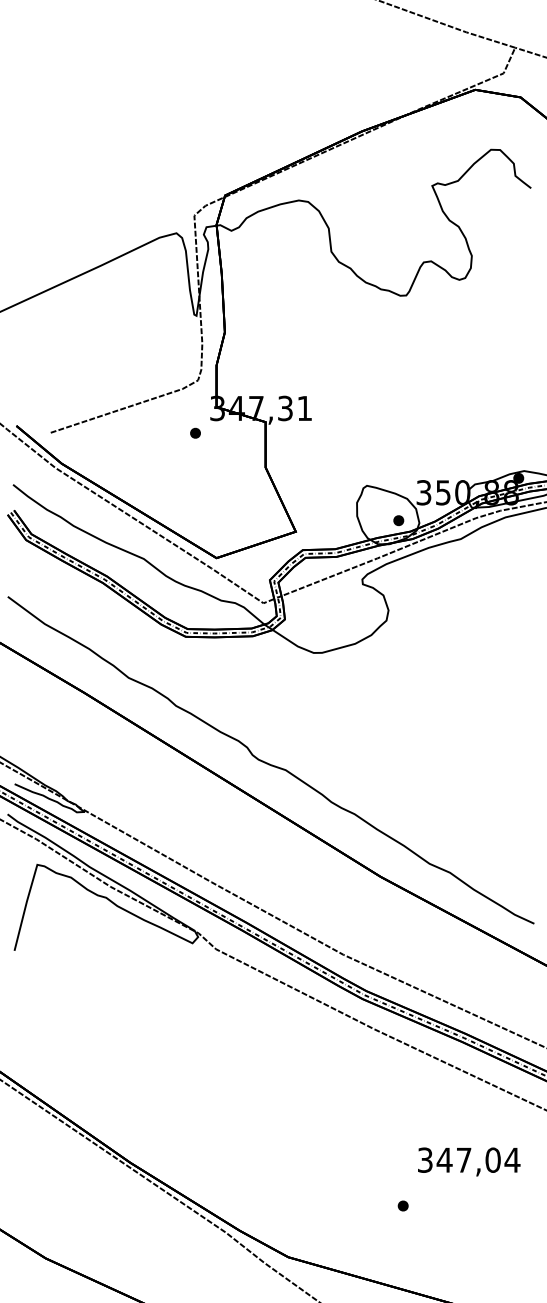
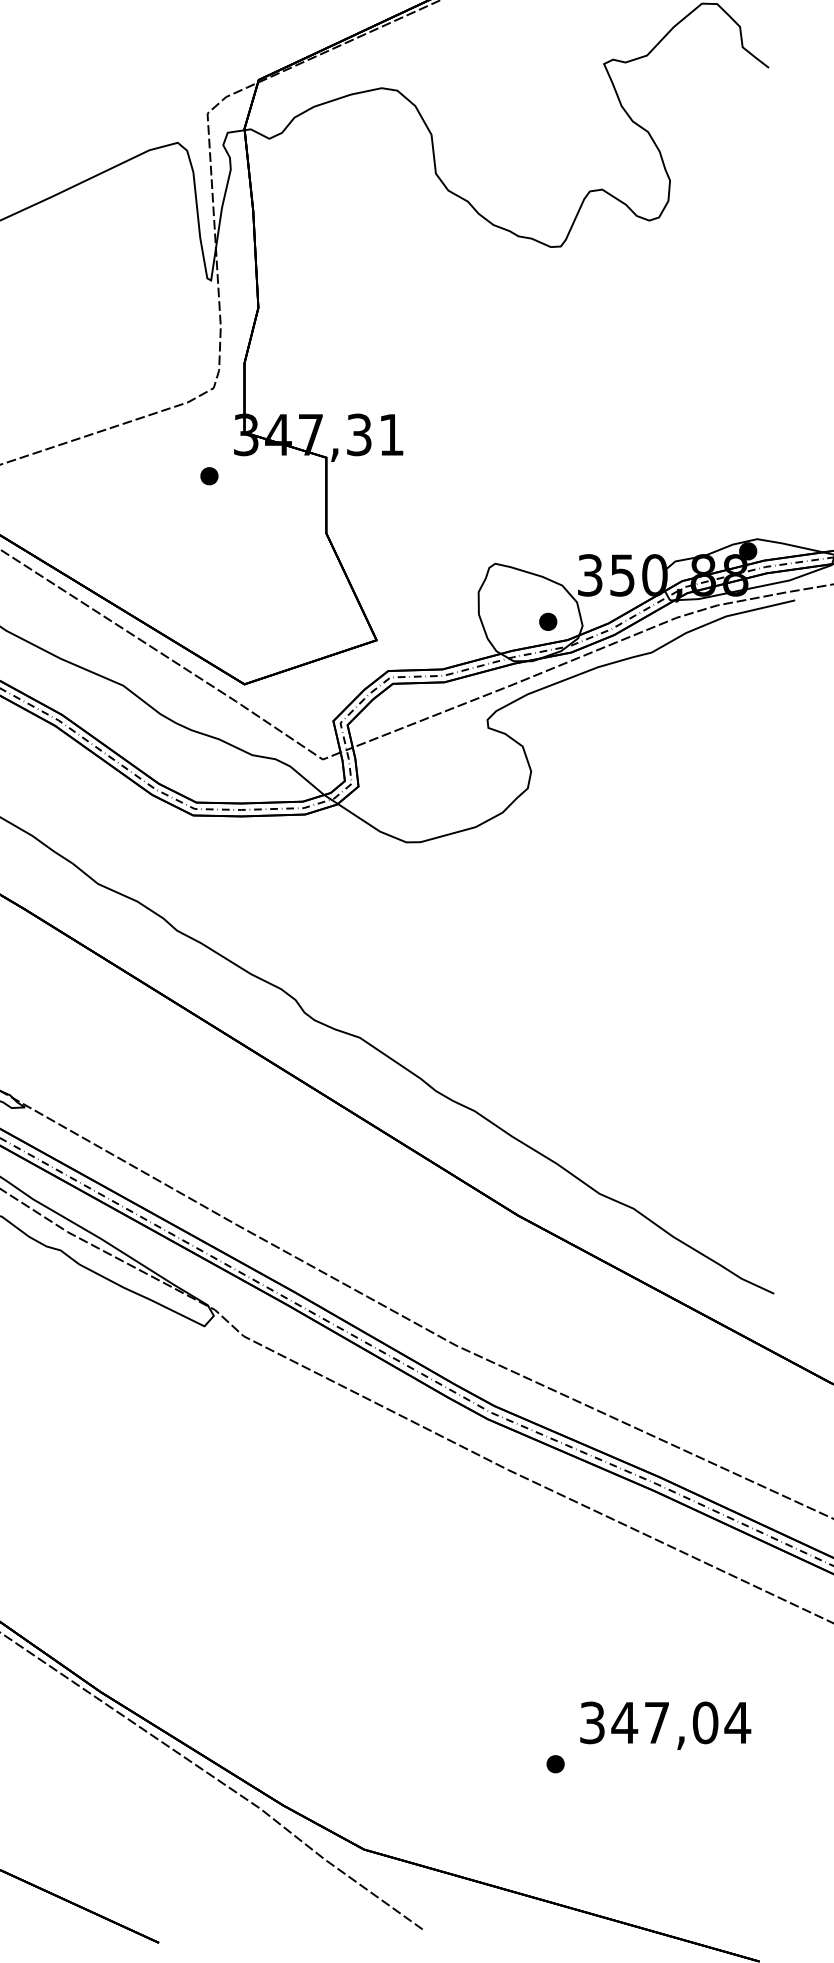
text: (469, 1161) -> (666, 1725), moved

